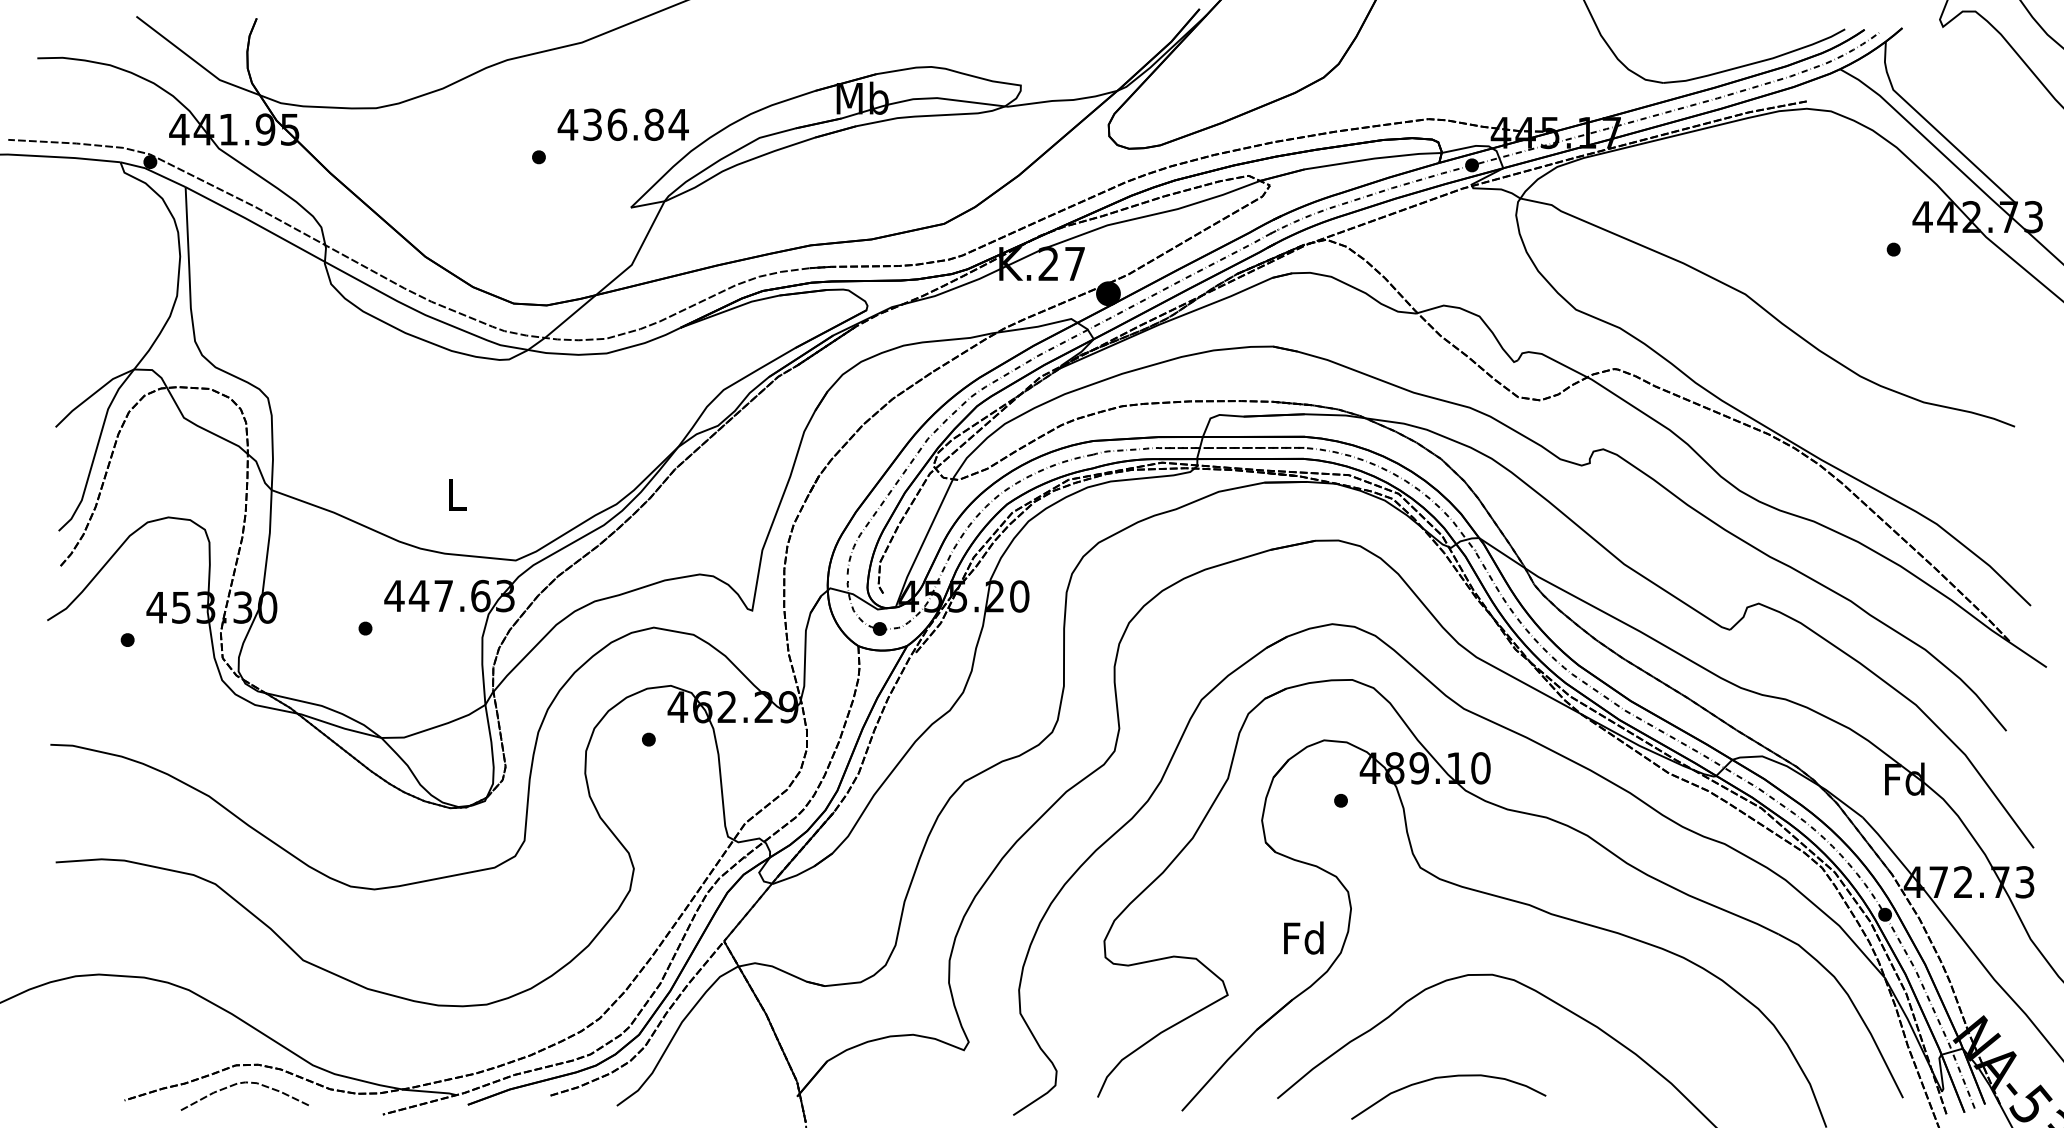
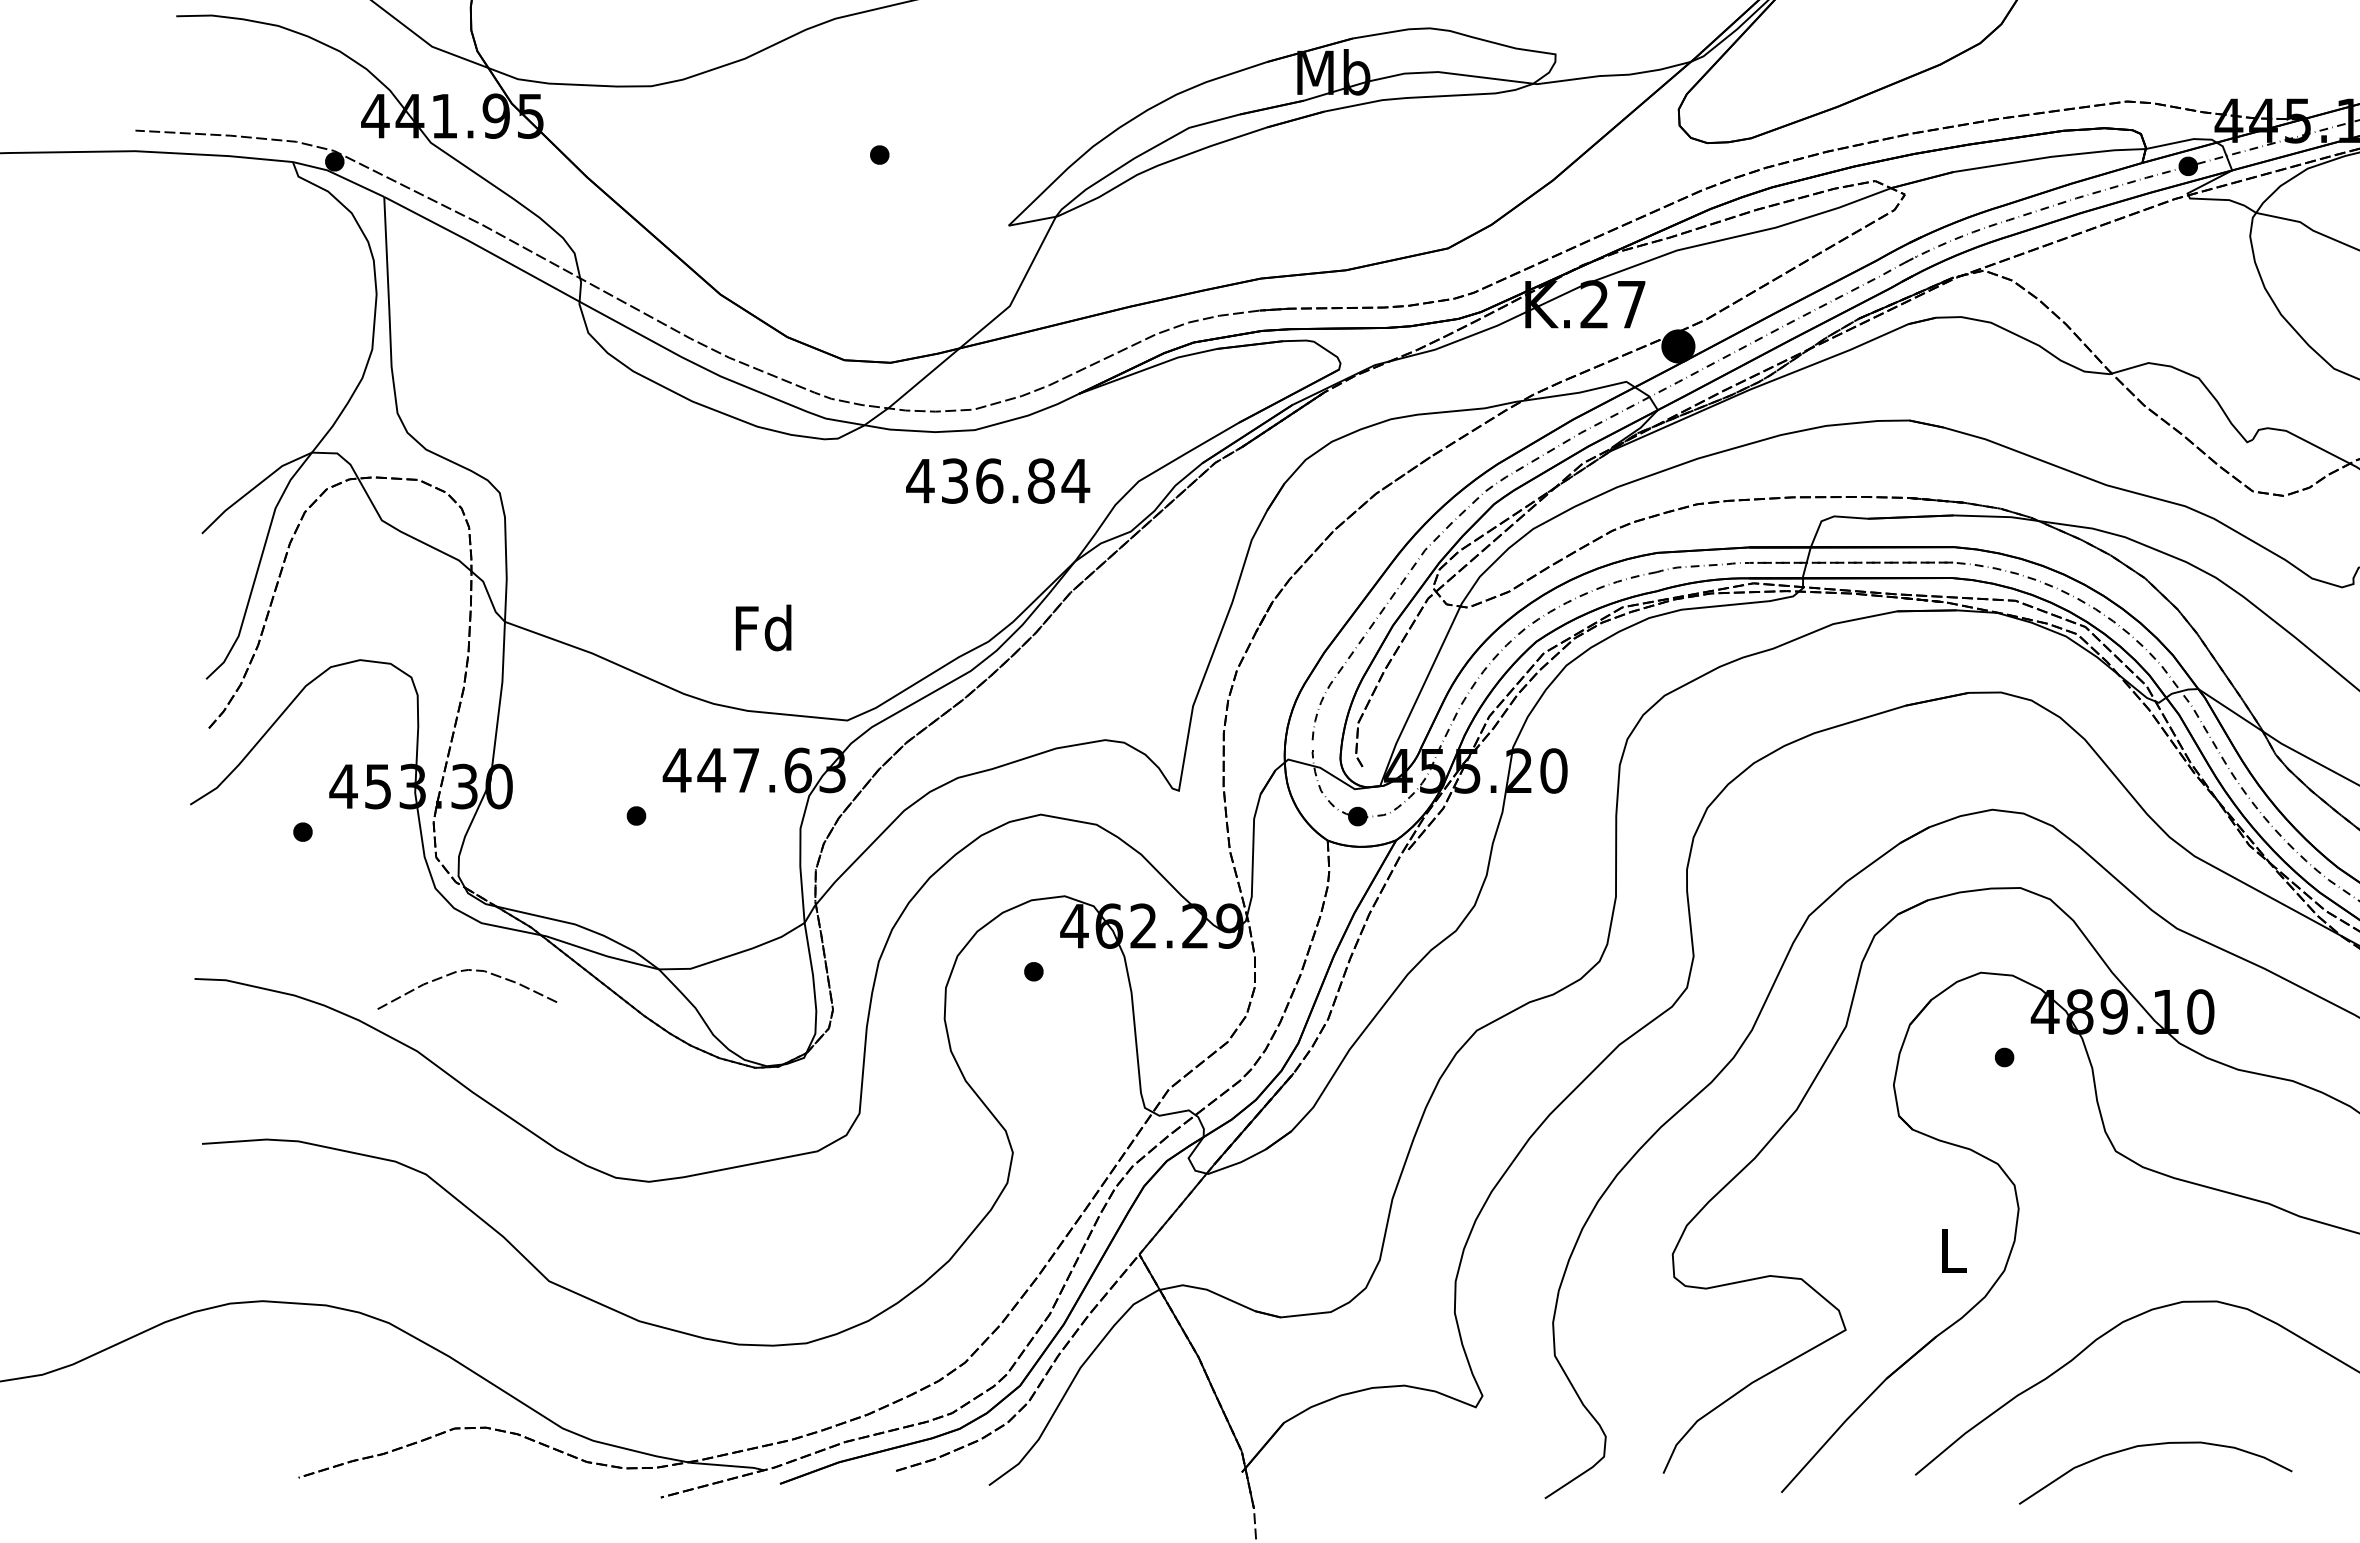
text: (622, 124) -> (996, 480), moved
text: (455, 494) -> (762, 627), L -> Fd
text: (1303, 937) -> (1951, 1249), Fd -> L
curve: (244, 1083) -> (466, 971), moved

